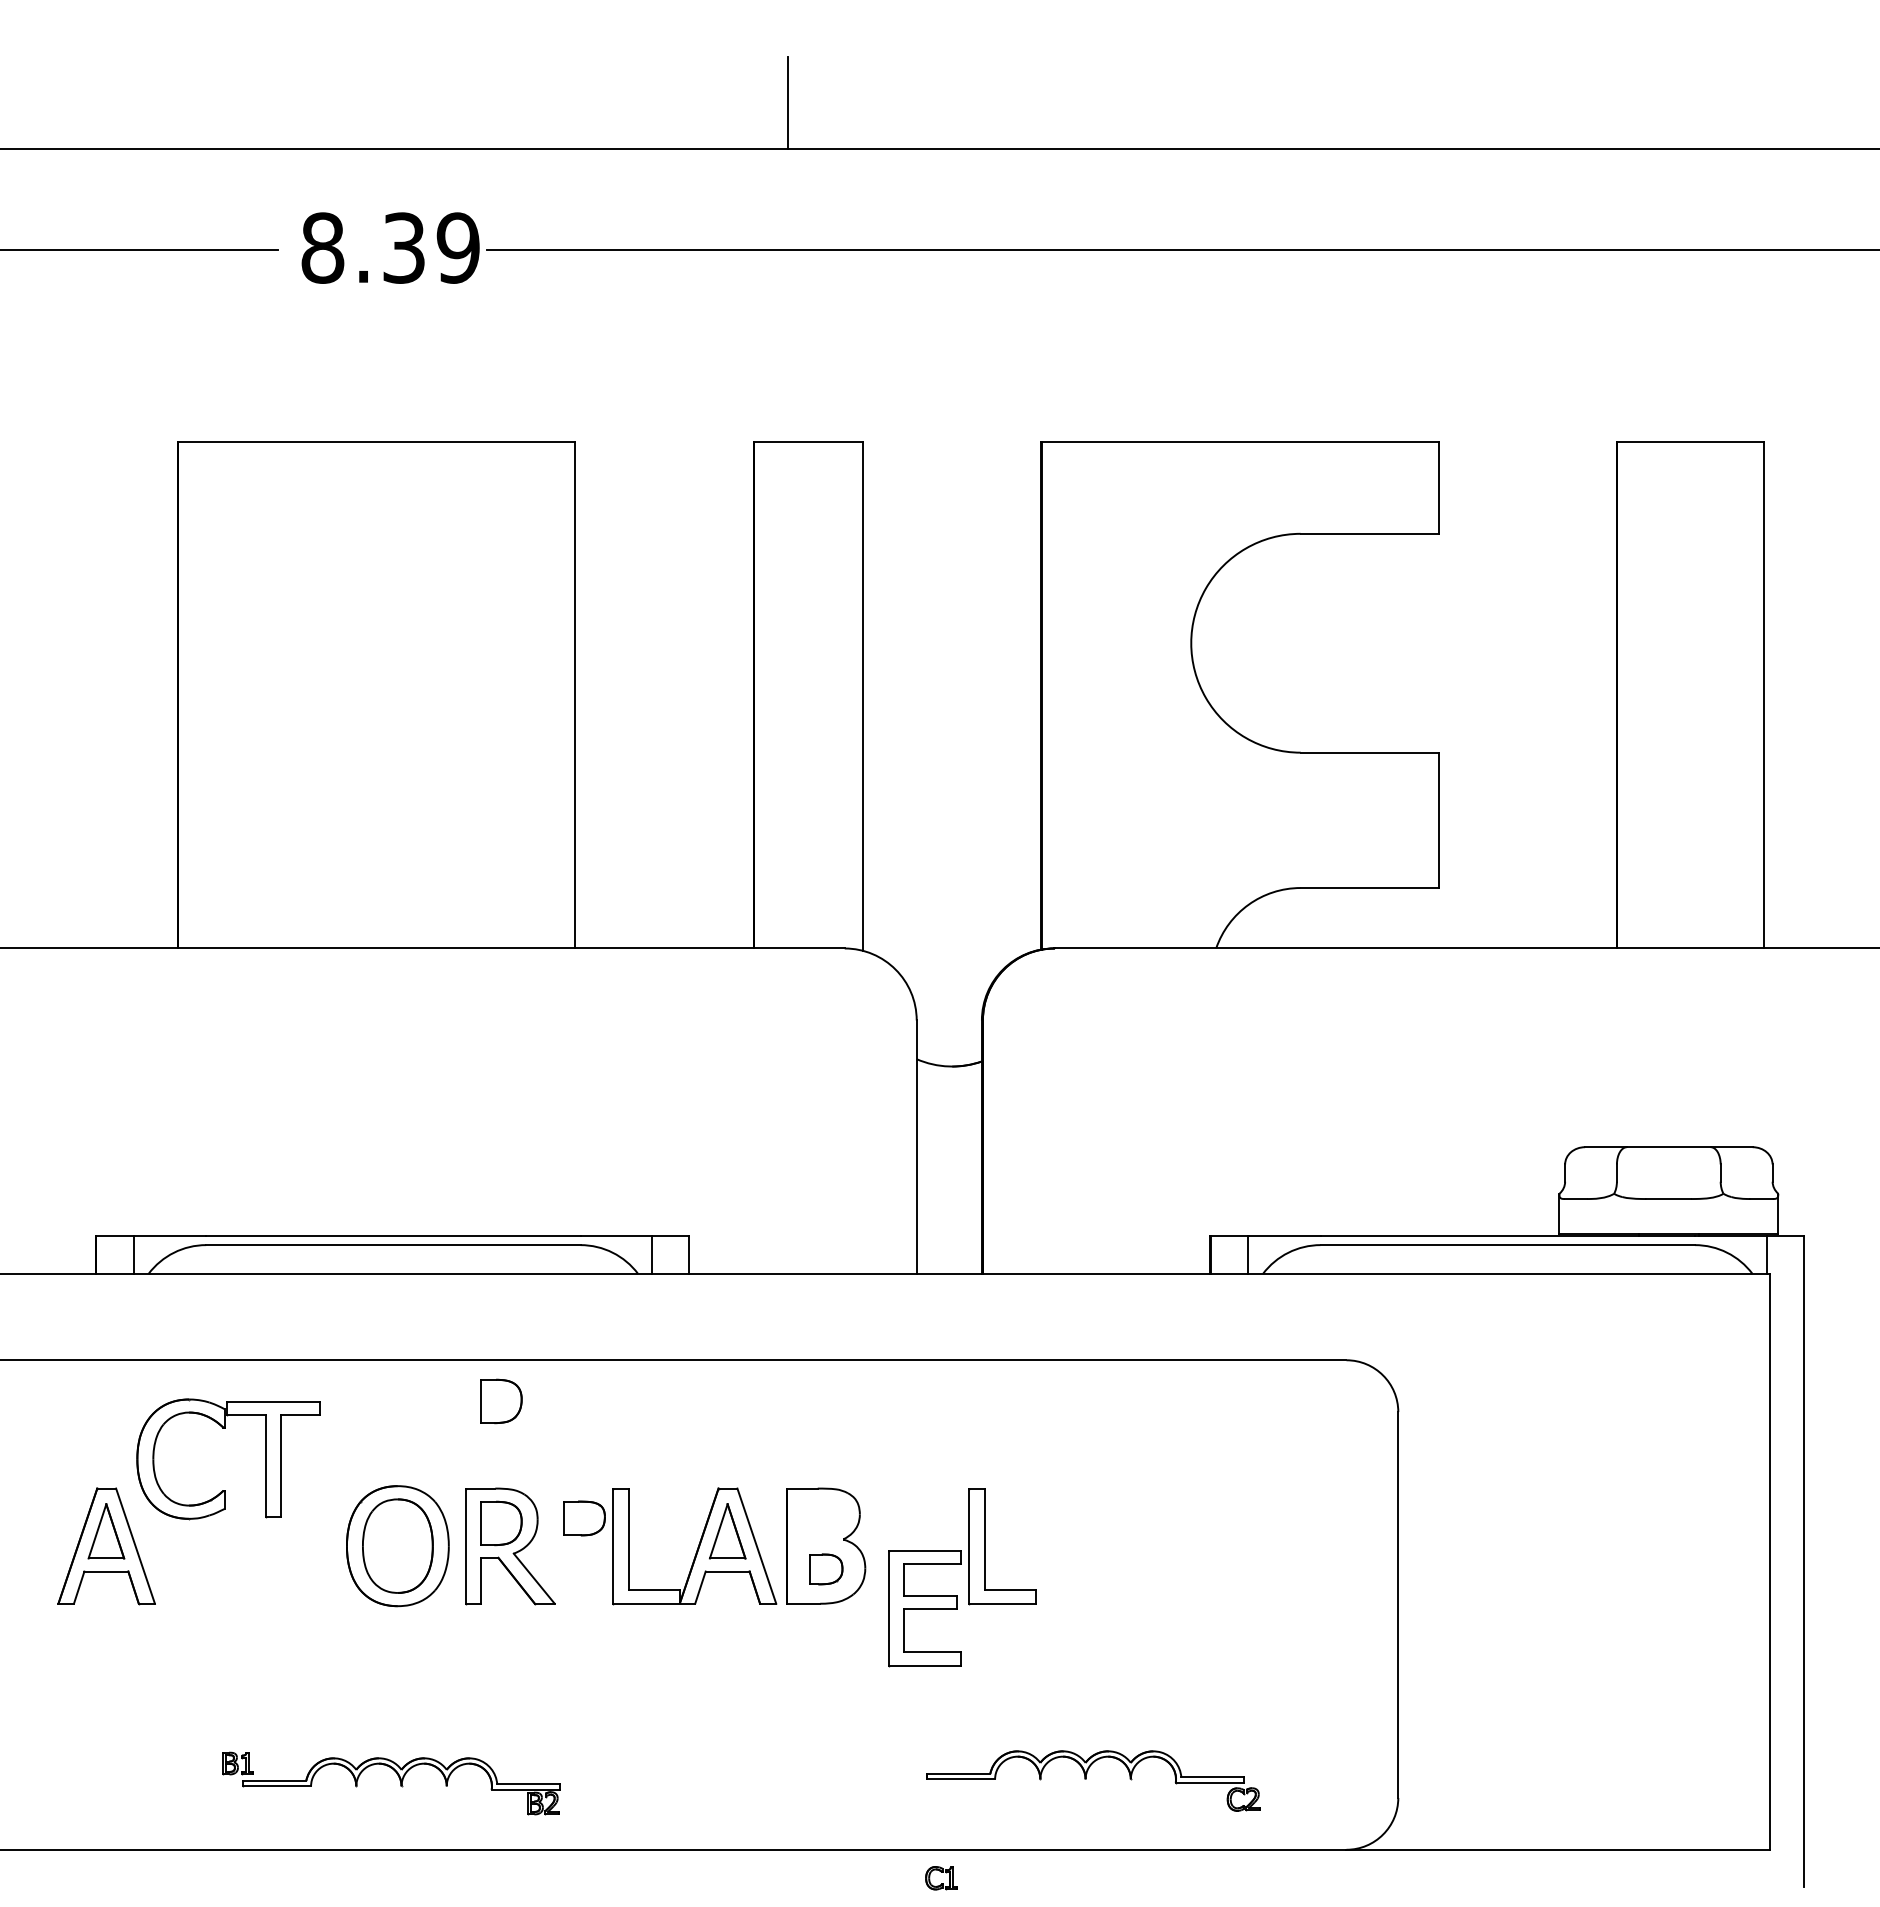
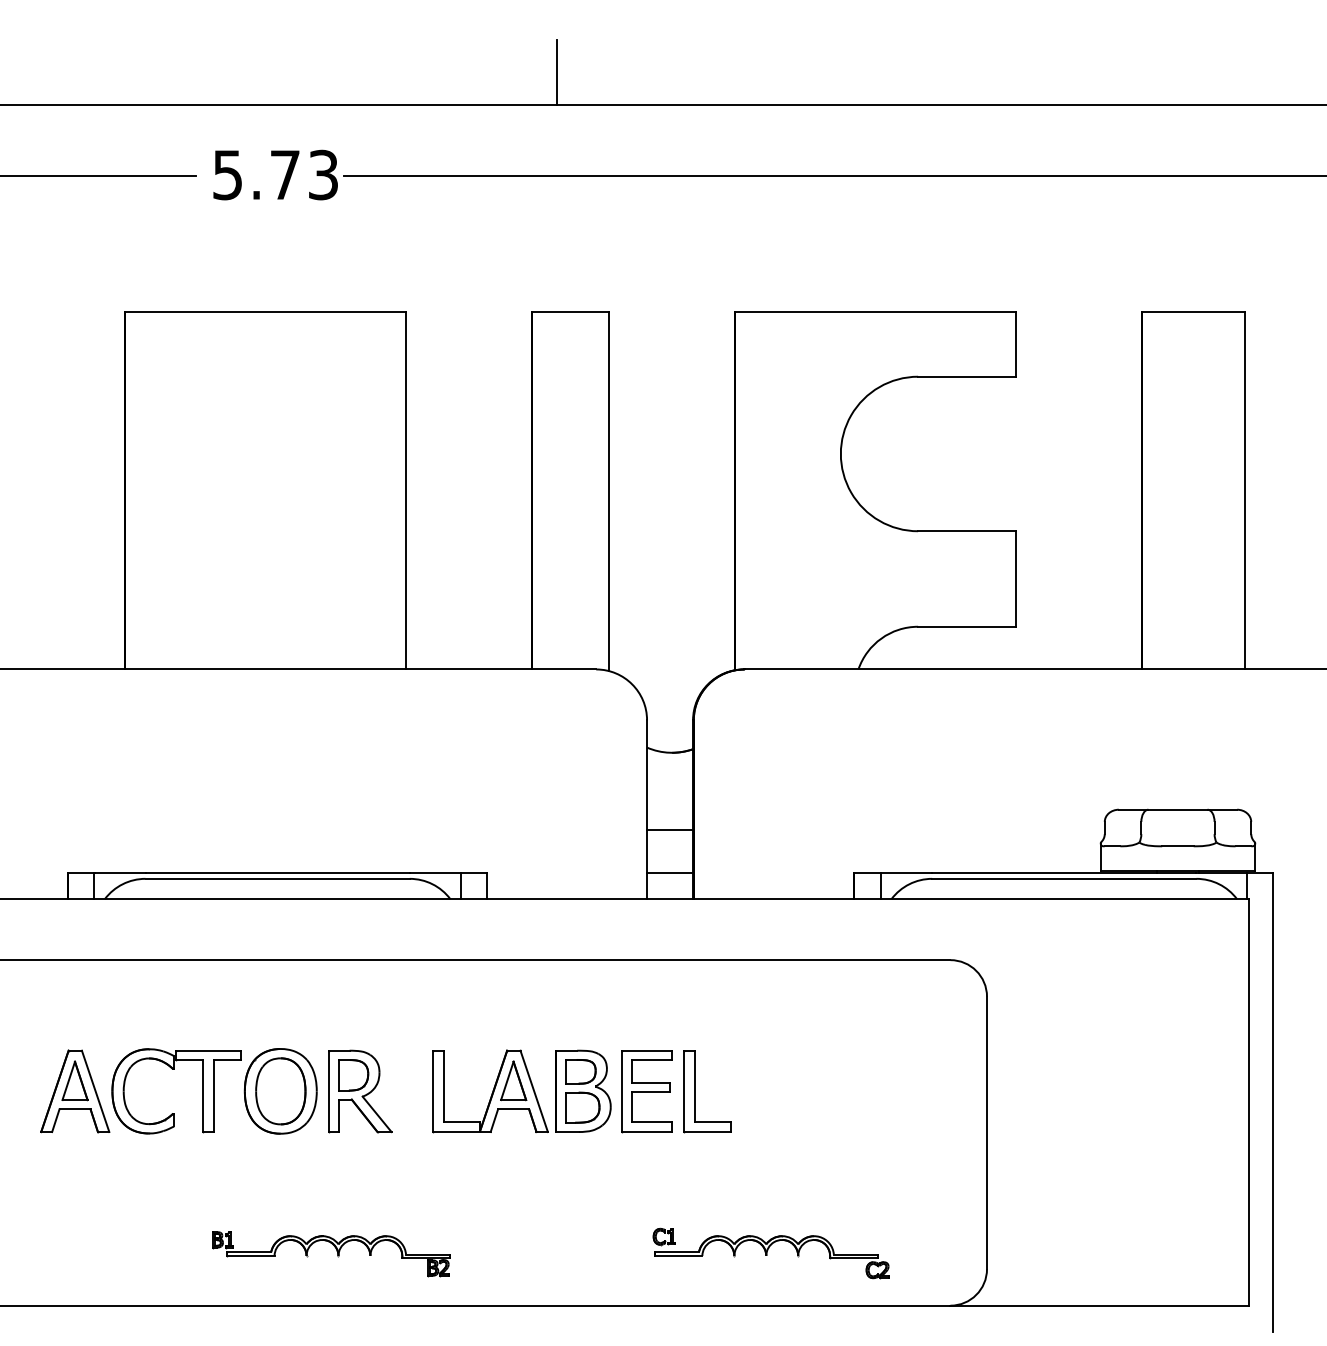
text: (390, 247) -> (275, 174), 8.39 -> 5.73
line: (948, 1176) -> (669, 830), added
line: (948, 1236) -> (669, 872), added
part: (501, 1401) -> (353, 989), removed
part: (225, 1428) -> (174, 1069), moved
part: (584, 1518) -> (581, 1071), moved
part: (826, 1569) -> (583, 1107), size x1.43
part: (924, 1608) -> (646, 1091), moved
part: (399, 1780) -> (337, 1251), moved
part: (941, 1878) -> (664, 1237), moved

